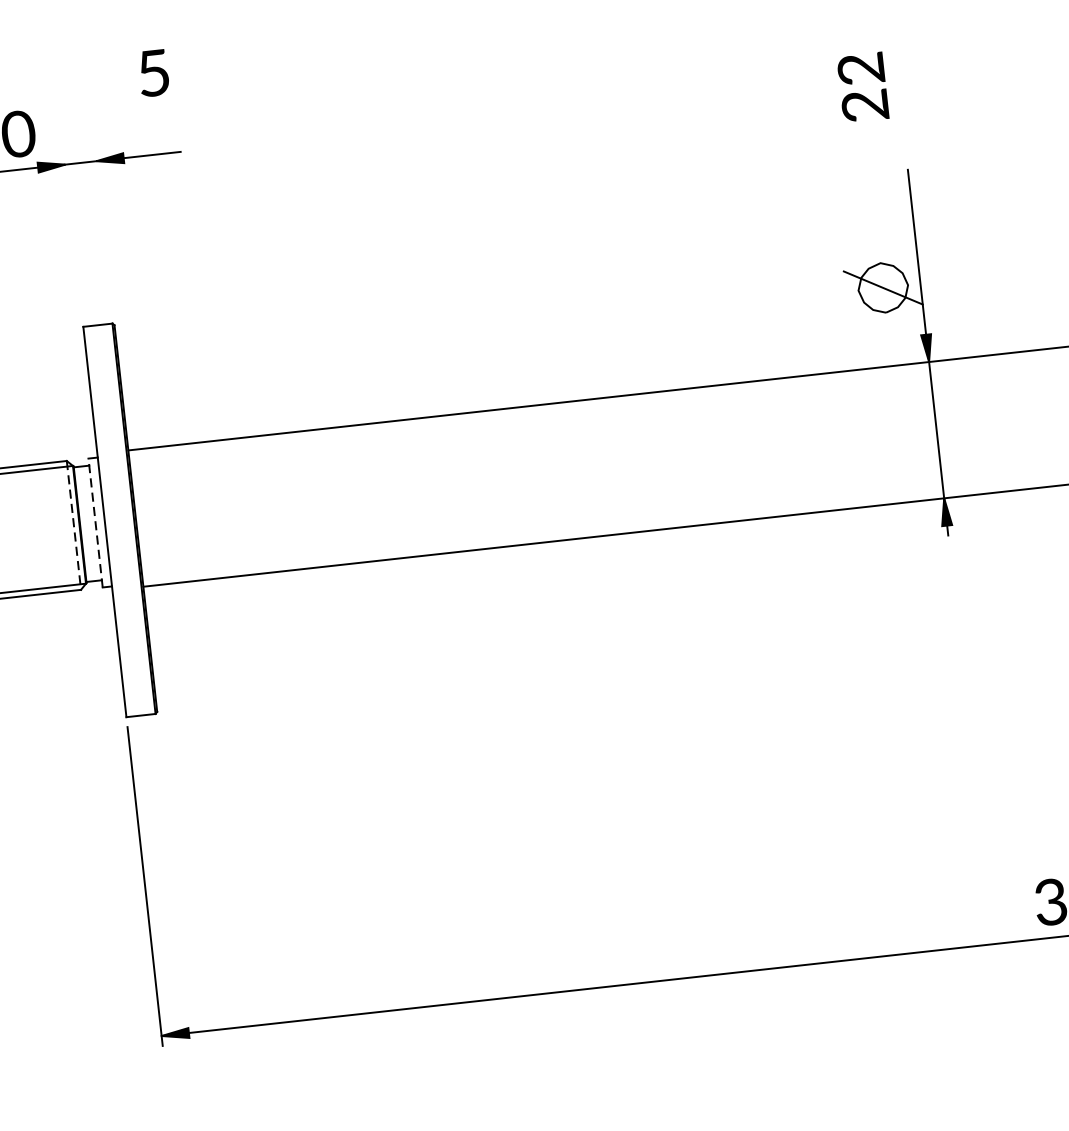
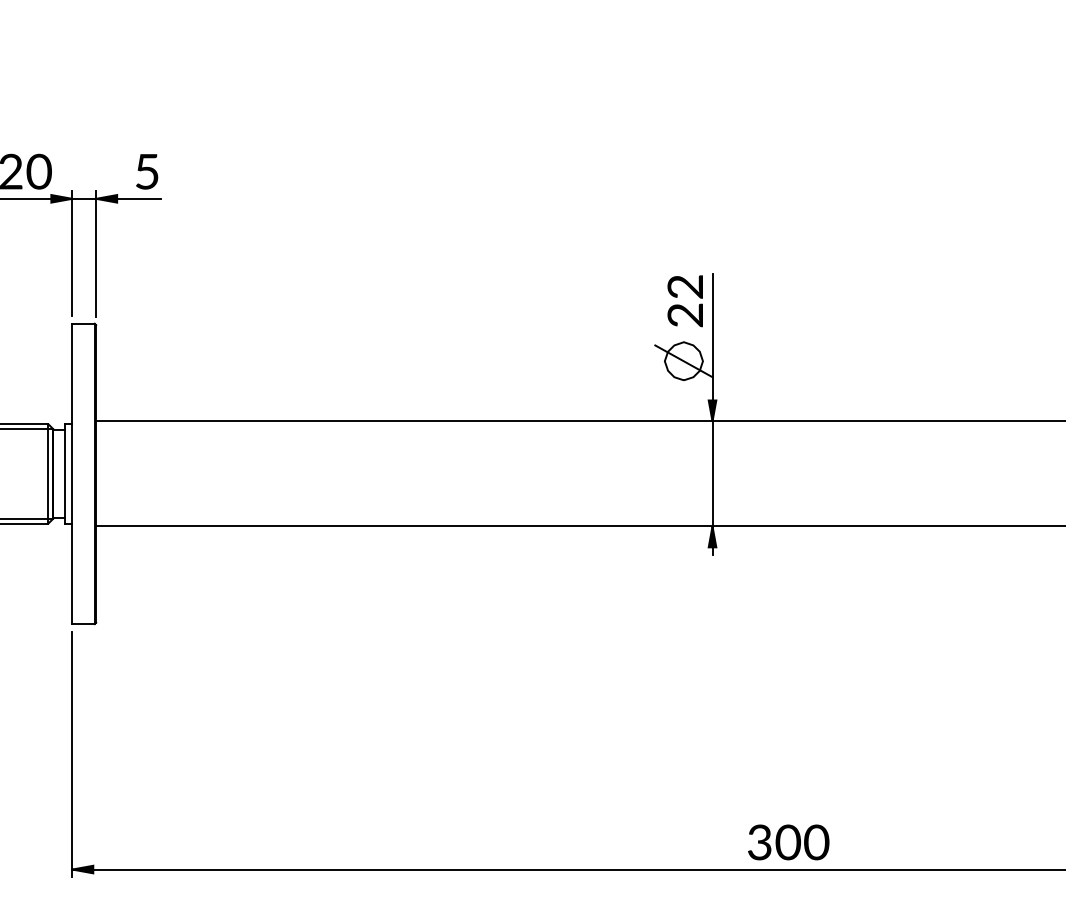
text: (154, 72) -> (147, 171), moved
text: (862, 88) -> (684, 301), moved
line: (104, 233) -> (96, 254), added
line: (73, 235) -> (72, 253), added
line: (95, 522) -> (65, 473), dashed -> solid
line: (73, 524) -> (48, 473), dashed -> solid

